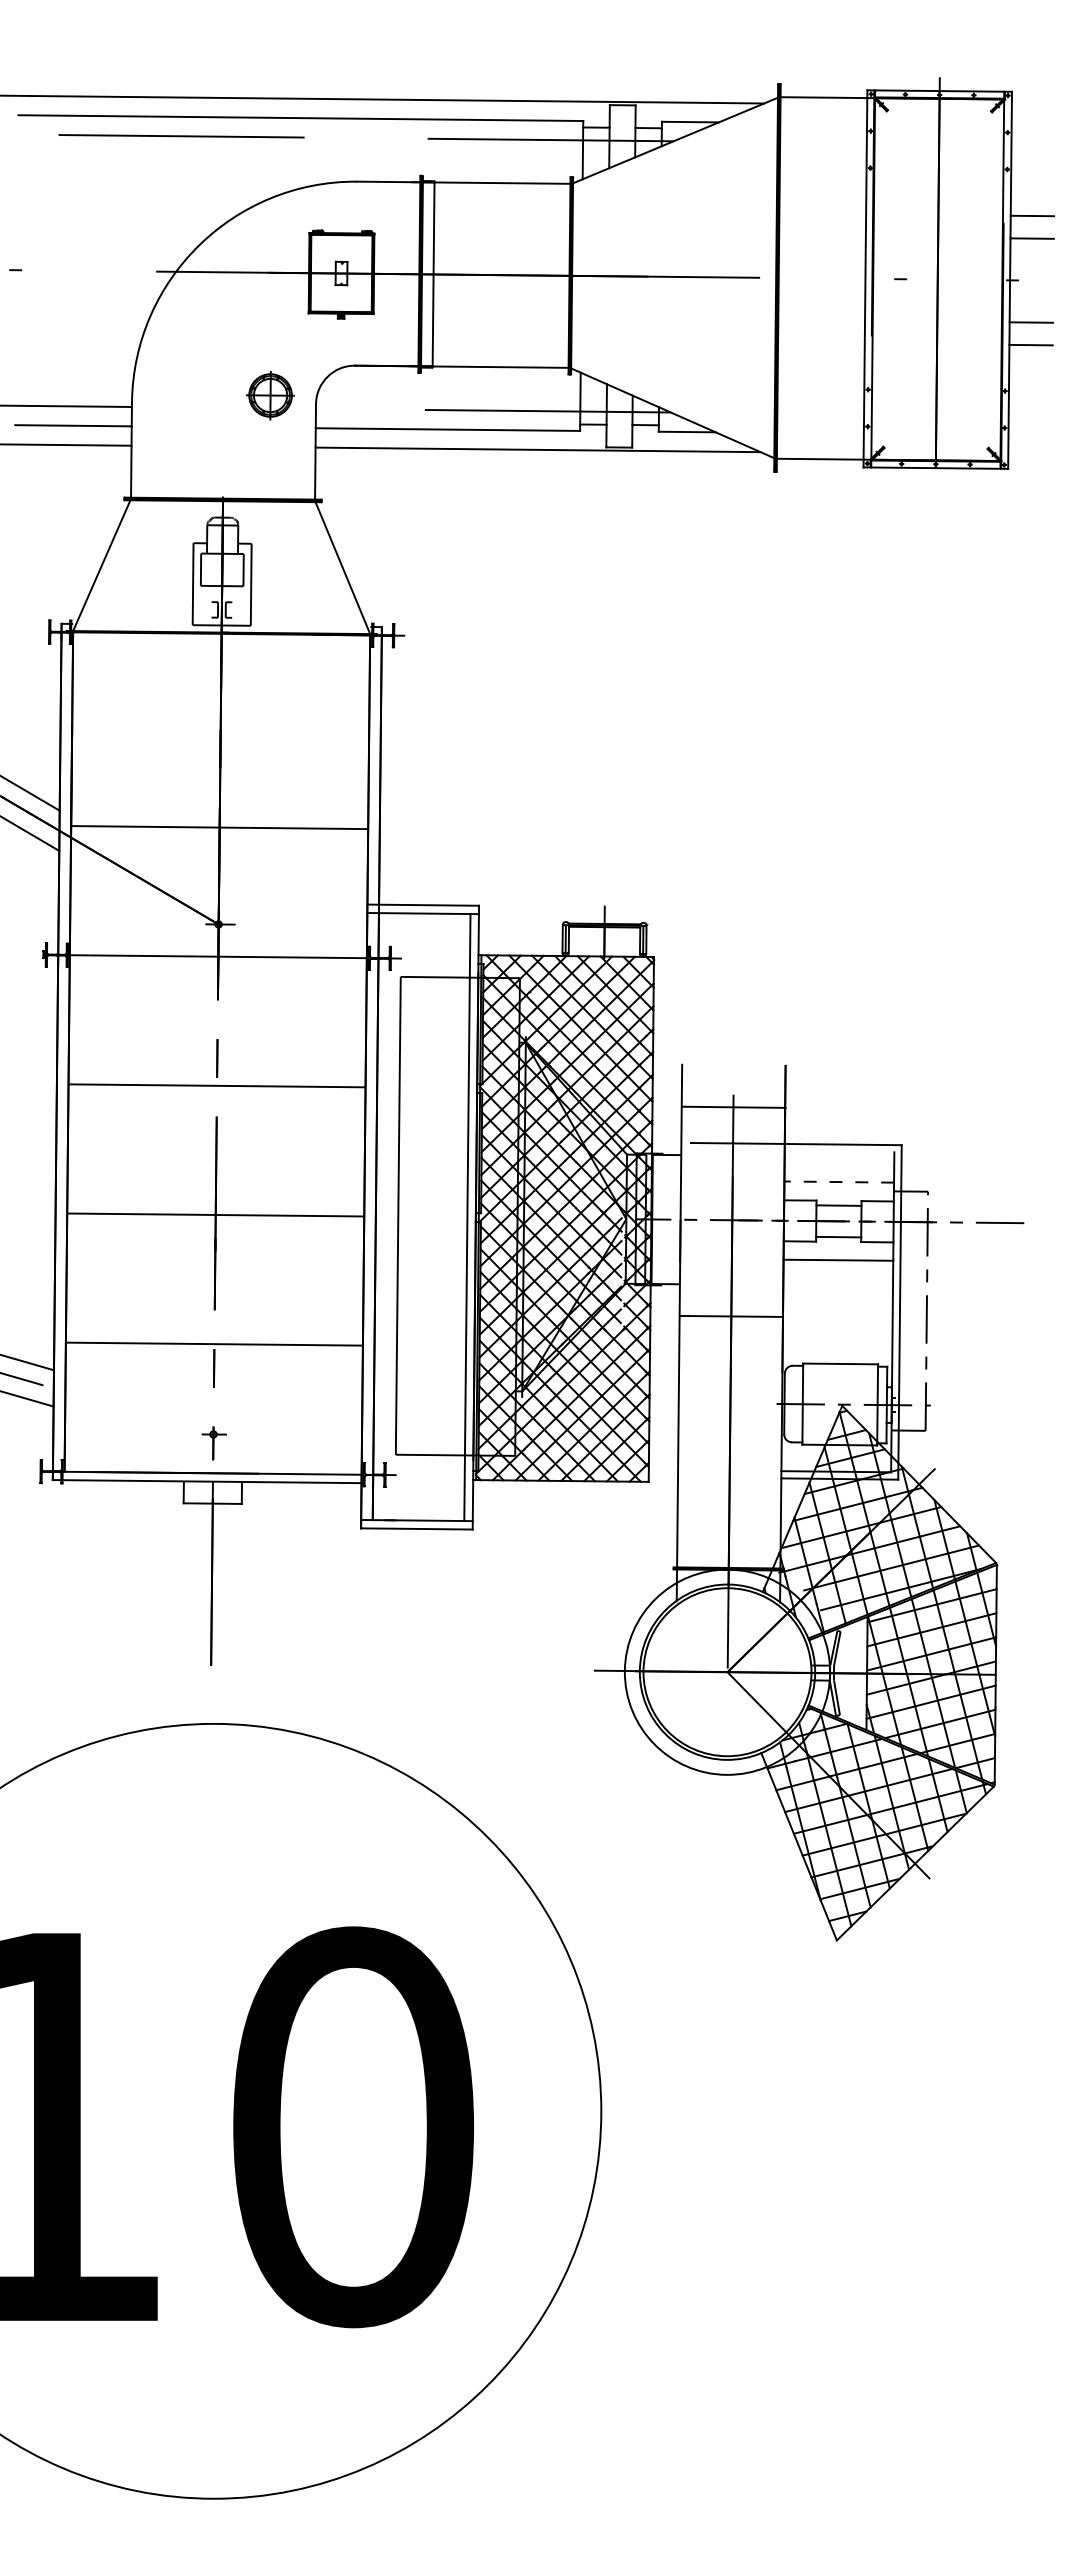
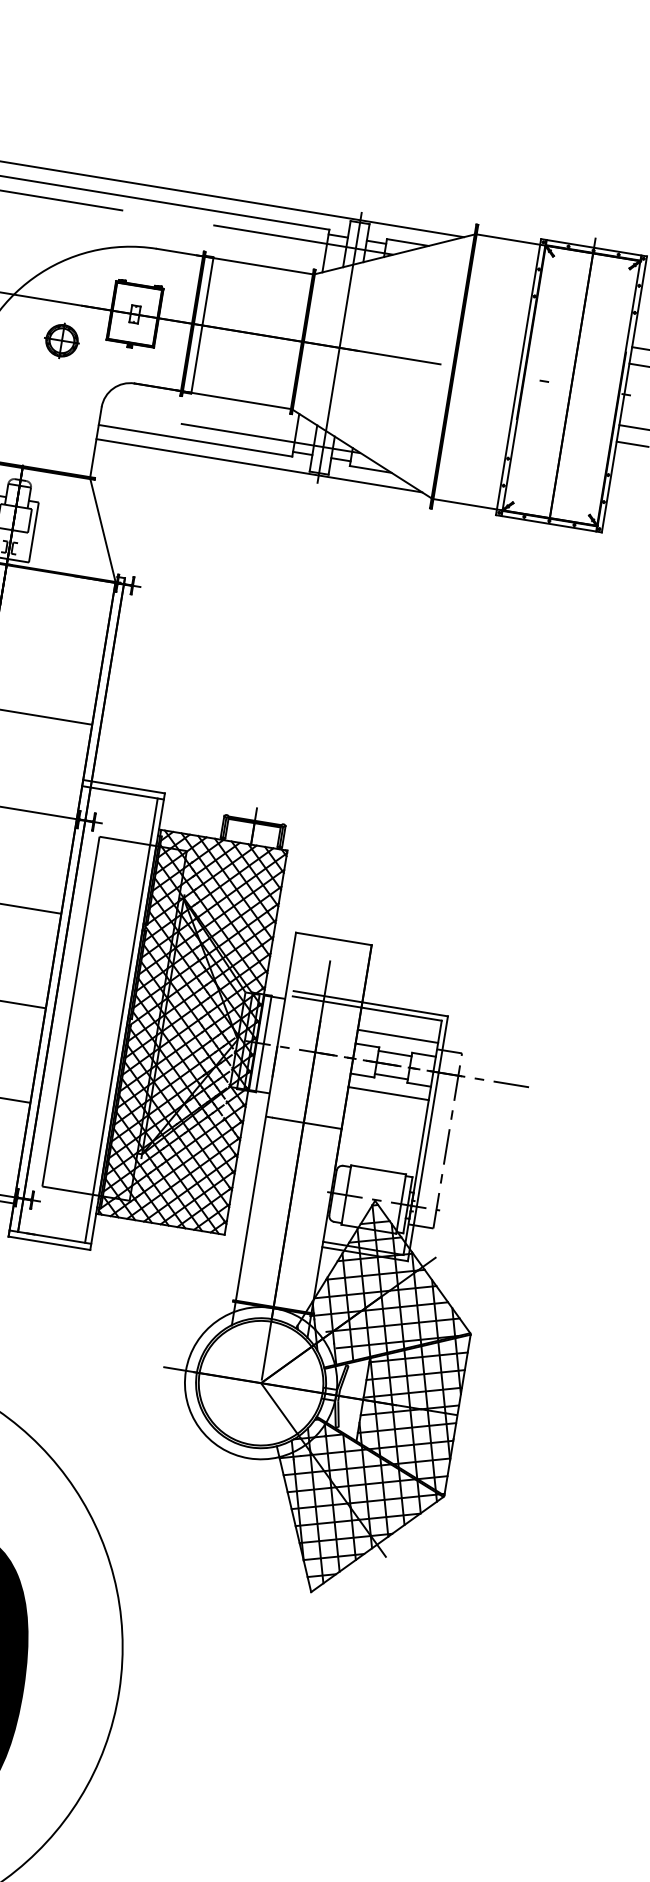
line: (620, 276) -> (339, 347), added
part: (270, 395) -> (61, 340), moved
line: (733, 1106) -> (333, 938), moved
line: (792, 1151) -> (367, 1008), added
line: (839, 1182) -> (398, 1036), dashed -> solid
line: (661, 1219) -> (263, 1043), added

